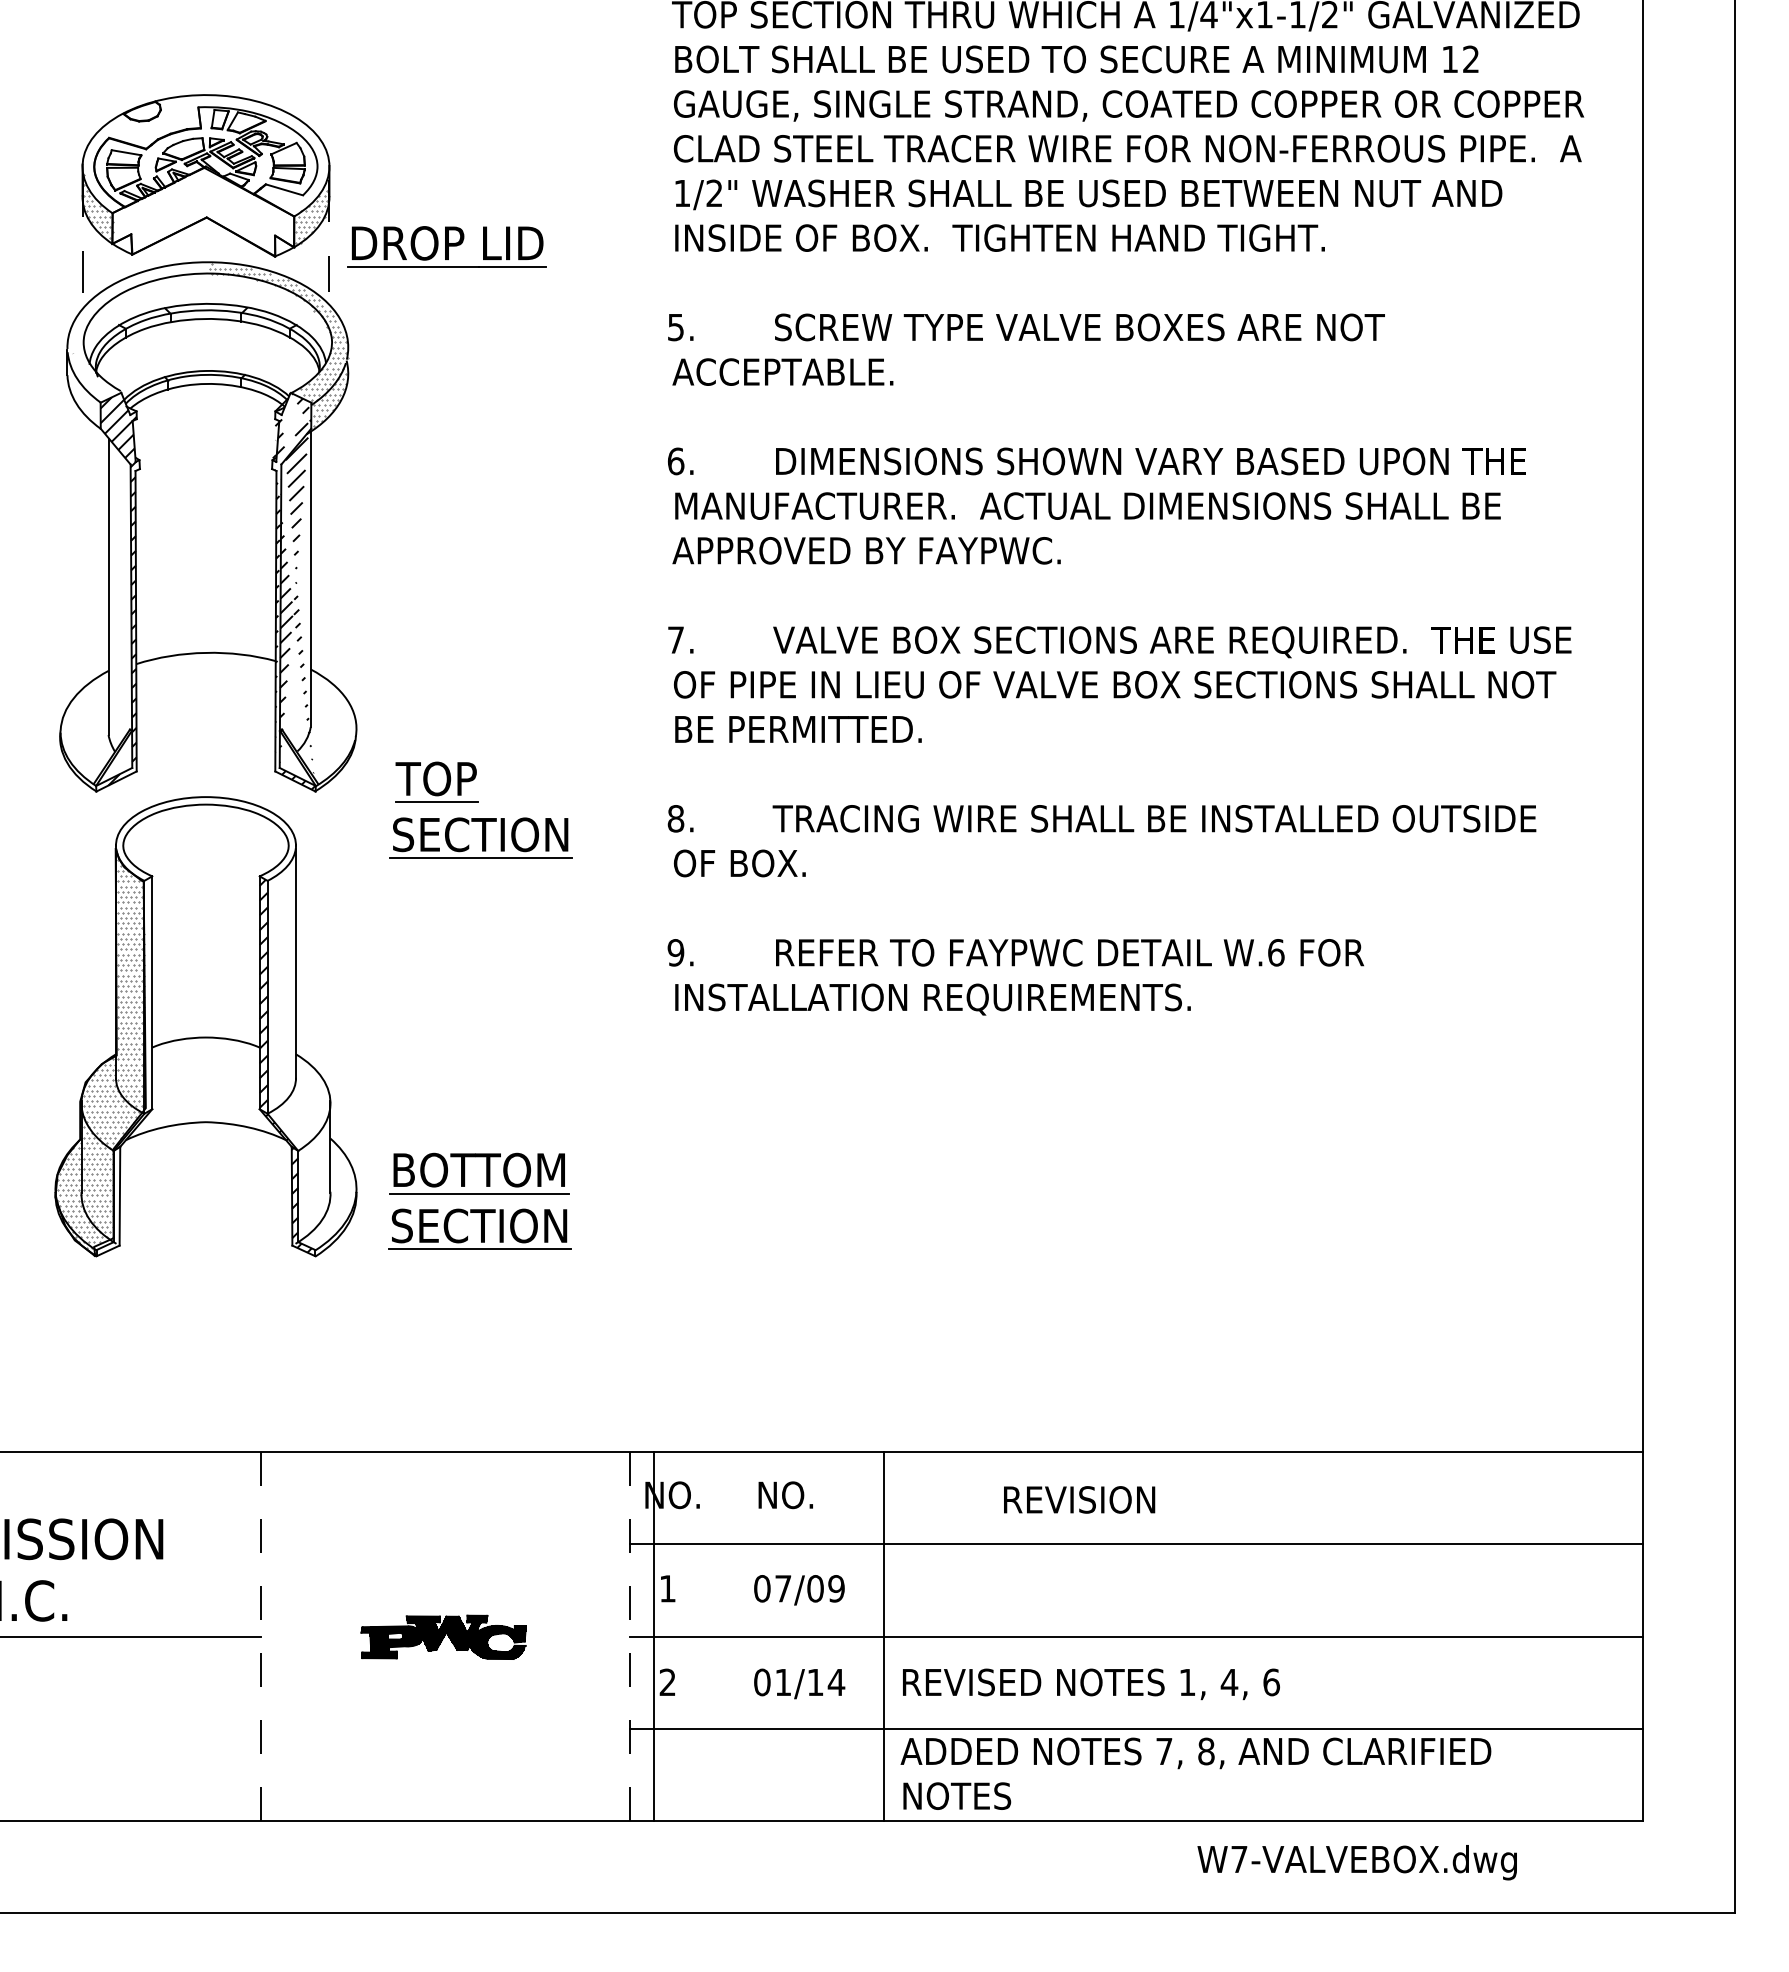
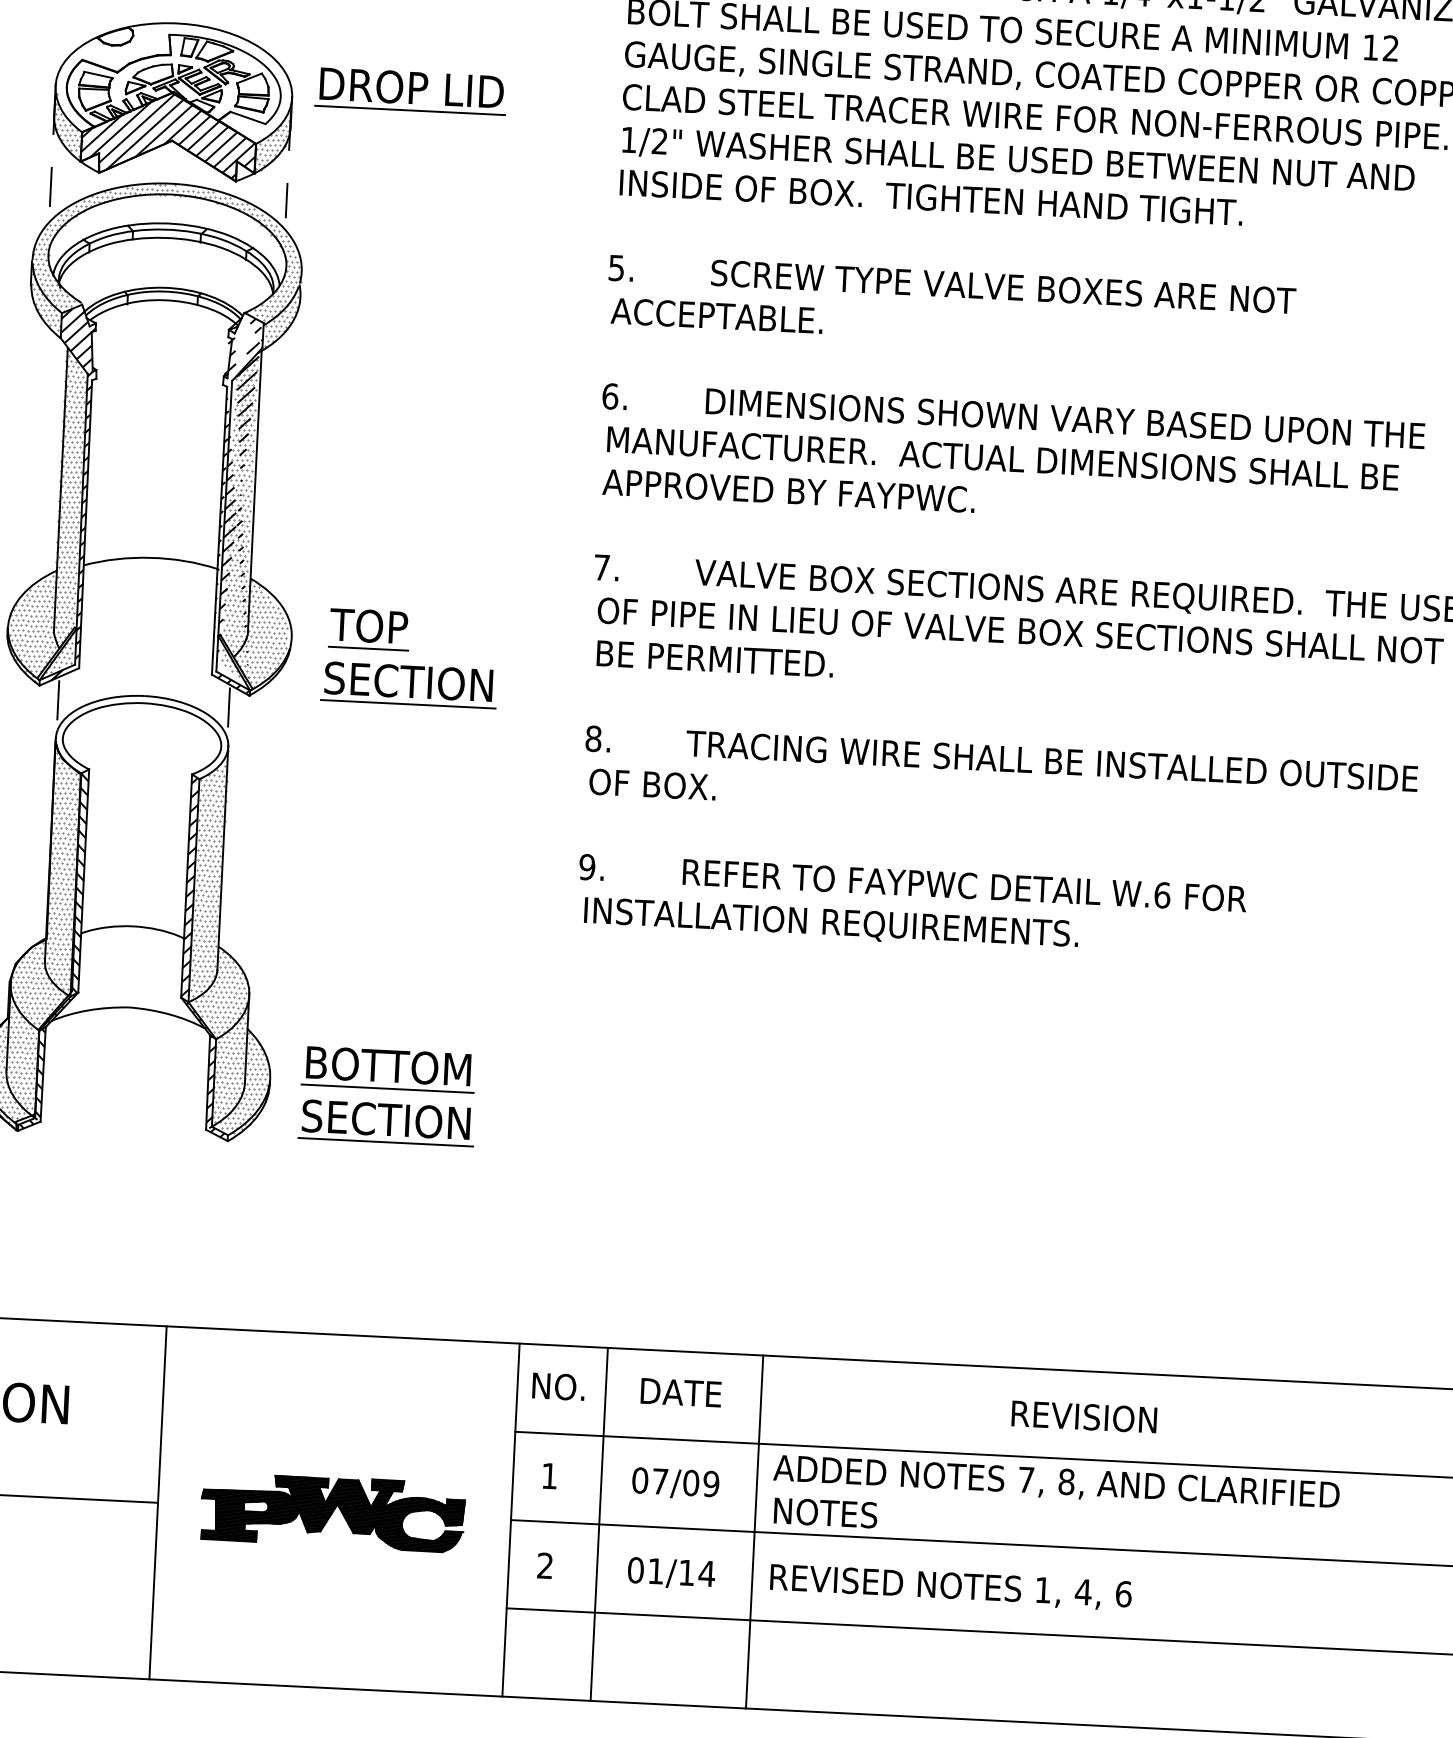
hatch: (203, 211) -> (169, 134), added
part: (446, 246) -> (410, 90), moved
hatch: (136, 344) -> (98, 259), added
hatch: (317, 611) -> (259, 523), added
hatch: (95, 614) -> (47, 515), added
part: (478, 802) -> (408, 650), moved
line: (116, 804) -> (58, 698), added
line: (294, 804) -> (228, 707), added
hatch: (310, 1050) -> (232, 943), added
hatch: (125, 1067) -> (54, 951), added
text: (801, 1495) -> (682, 1393), NO. -> DATE
text: (1079, 1499) -> (1084, 1416), moved
line: (653, 1636) -> (598, 1524), moved
line: (261, 1637) -> (158, 1503), dashed -> solid
part: (443, 1637) -> (332, 1512), size x1.67
line: (629, 1637) -> (510, 1521), dashed -> solid
text: (1195, 1773) -> (1055, 1502), moved

